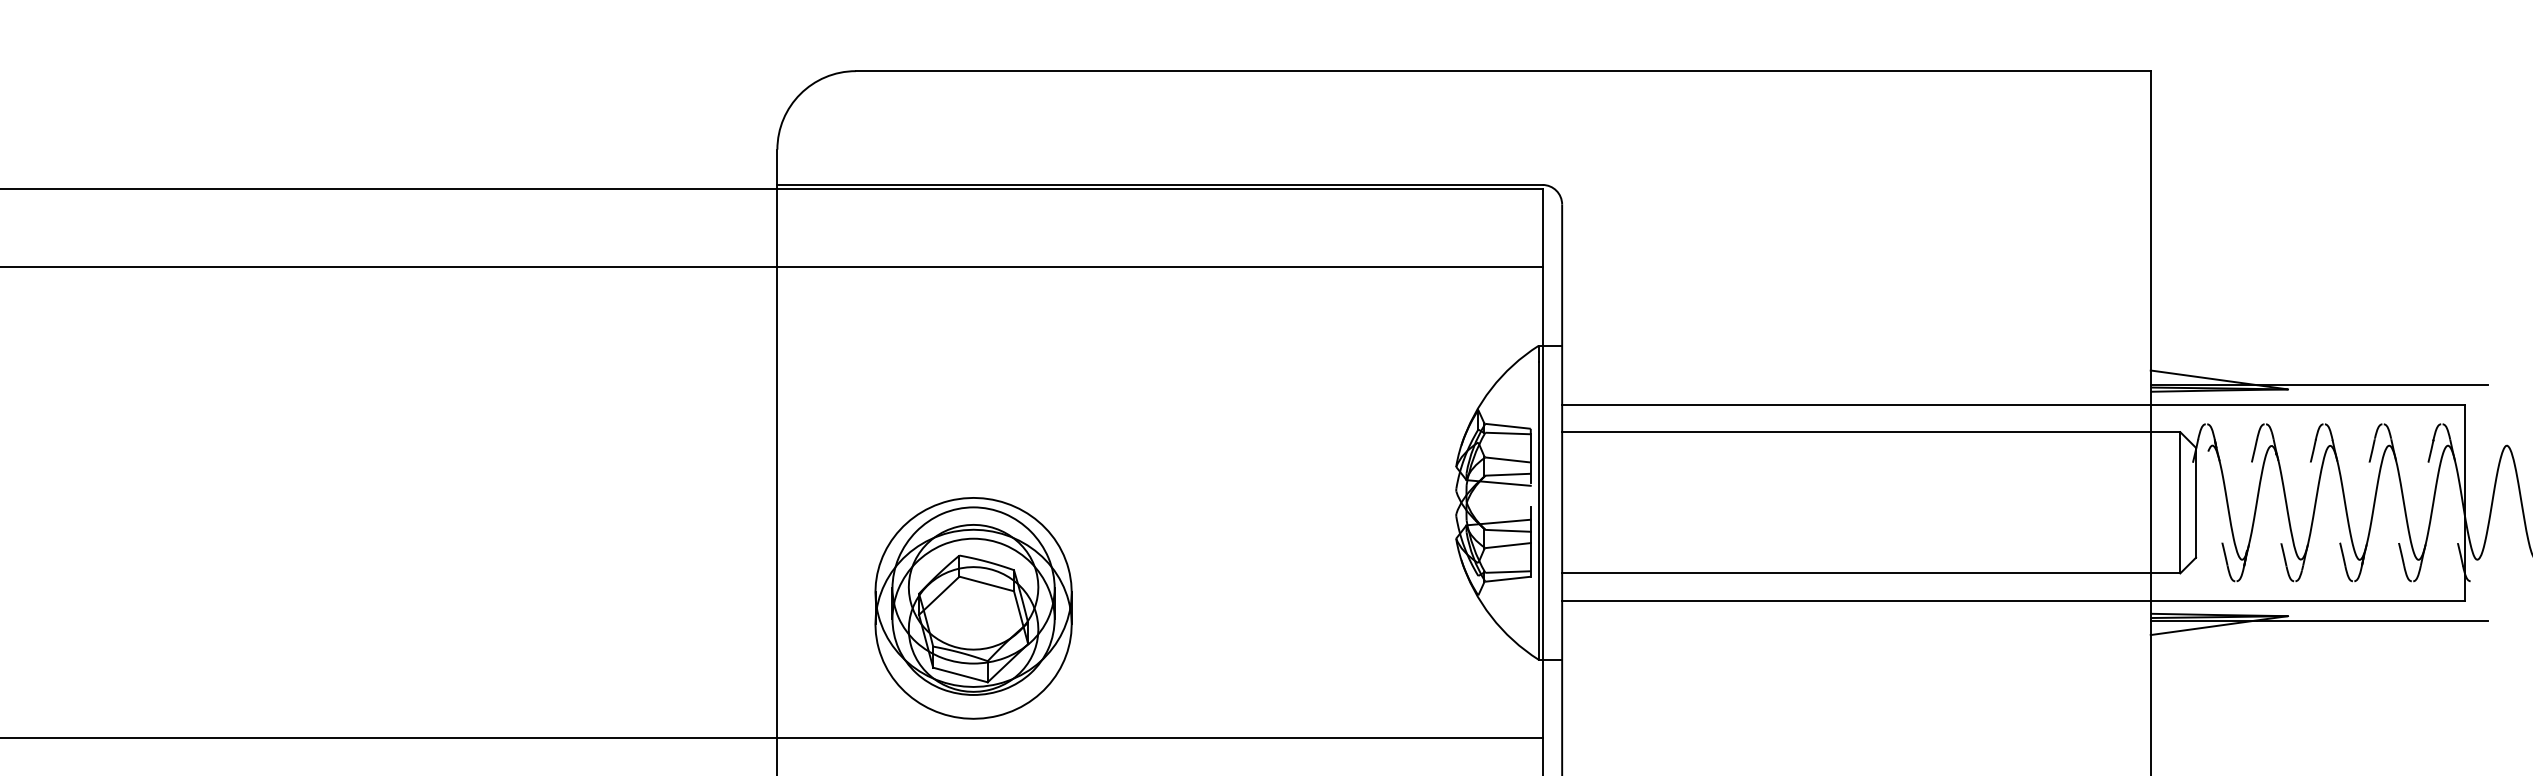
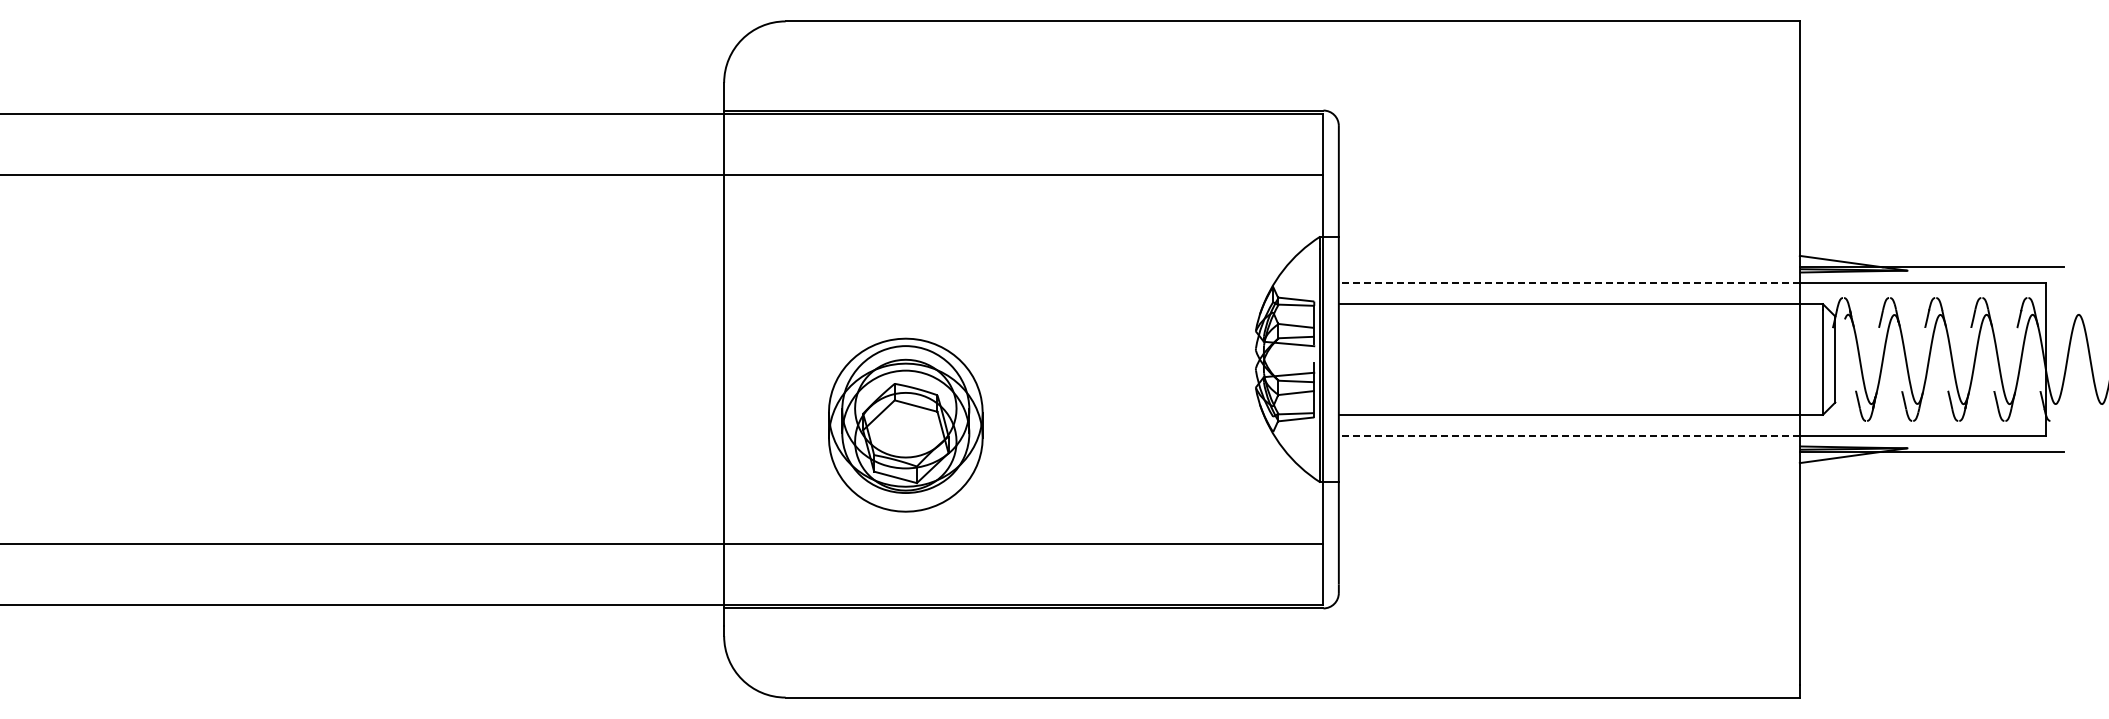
line: (1856, 404) -> (1569, 282), solid -> dashed
line: (1856, 601) -> (1569, 436), solid -> dashed
part: (973, 607) -> (905, 424), moved

